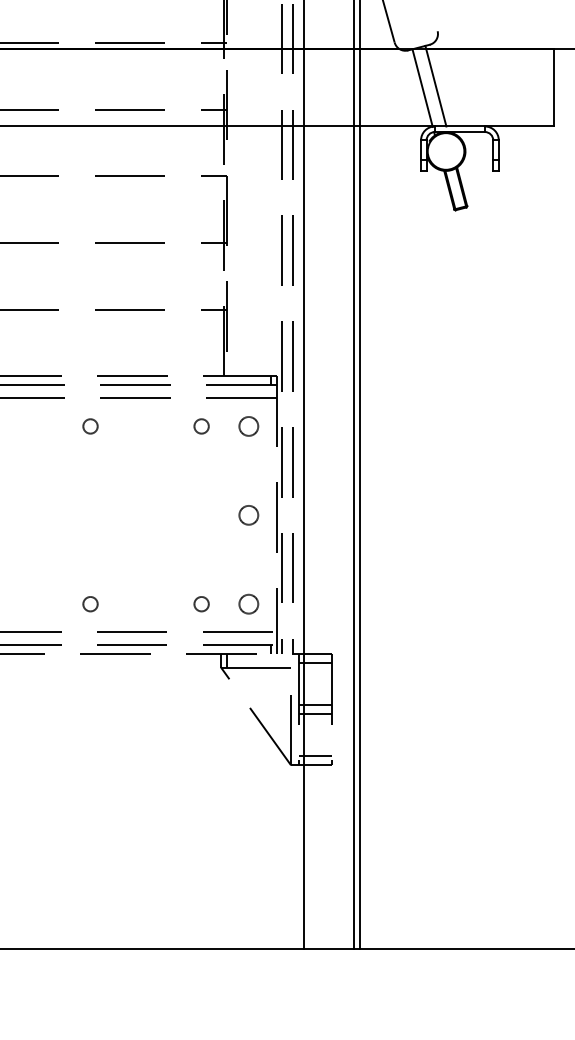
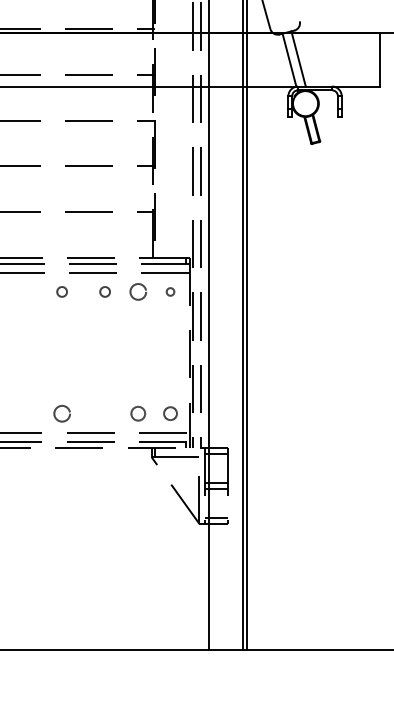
circle: (152, 425) -> (104, 291), added
circle: (200, 425) -> (137, 291), size x1.6
circle: (248, 425) -> (170, 291), size x0.6
circle: (248, 514) -> (170, 352), removed
circle: (89, 603) -> (61, 413), size x1.6
circle: (200, 603) -> (137, 413), size x1.4

